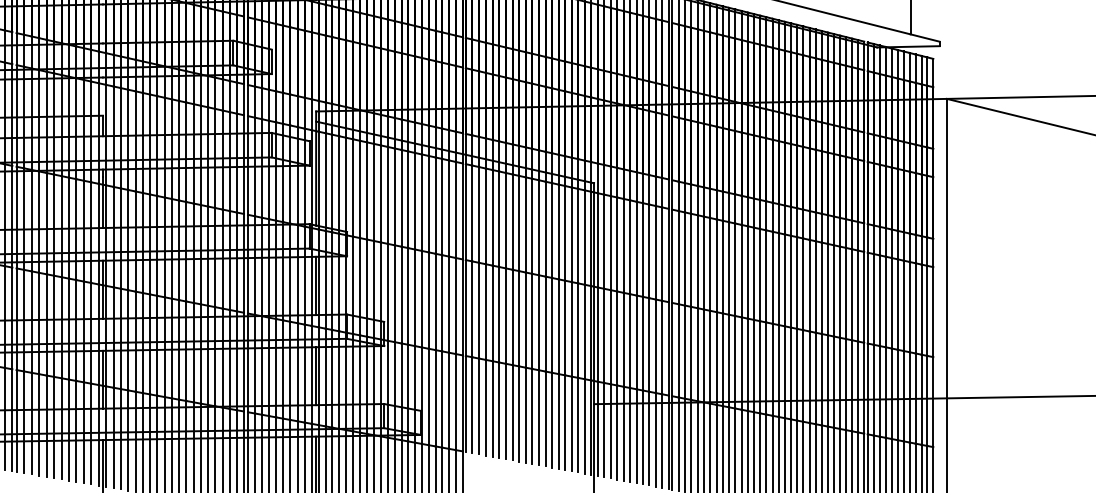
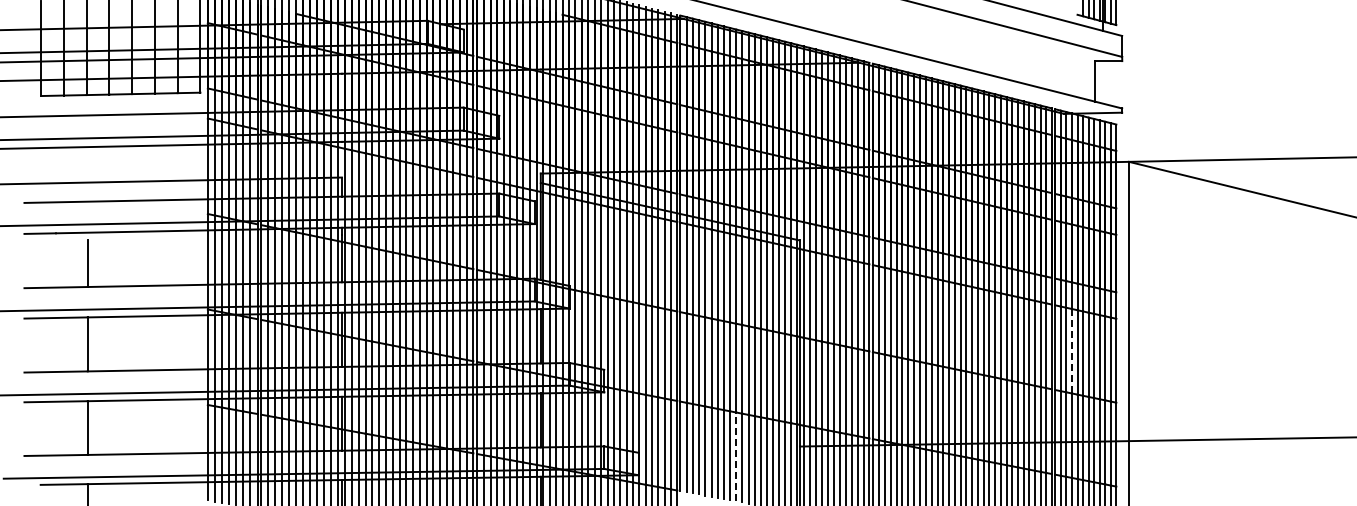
line: (885, 301) -> (1071, 350), solid -> dashed
line: (526, 414) -> (736, 456), solid -> dashed

